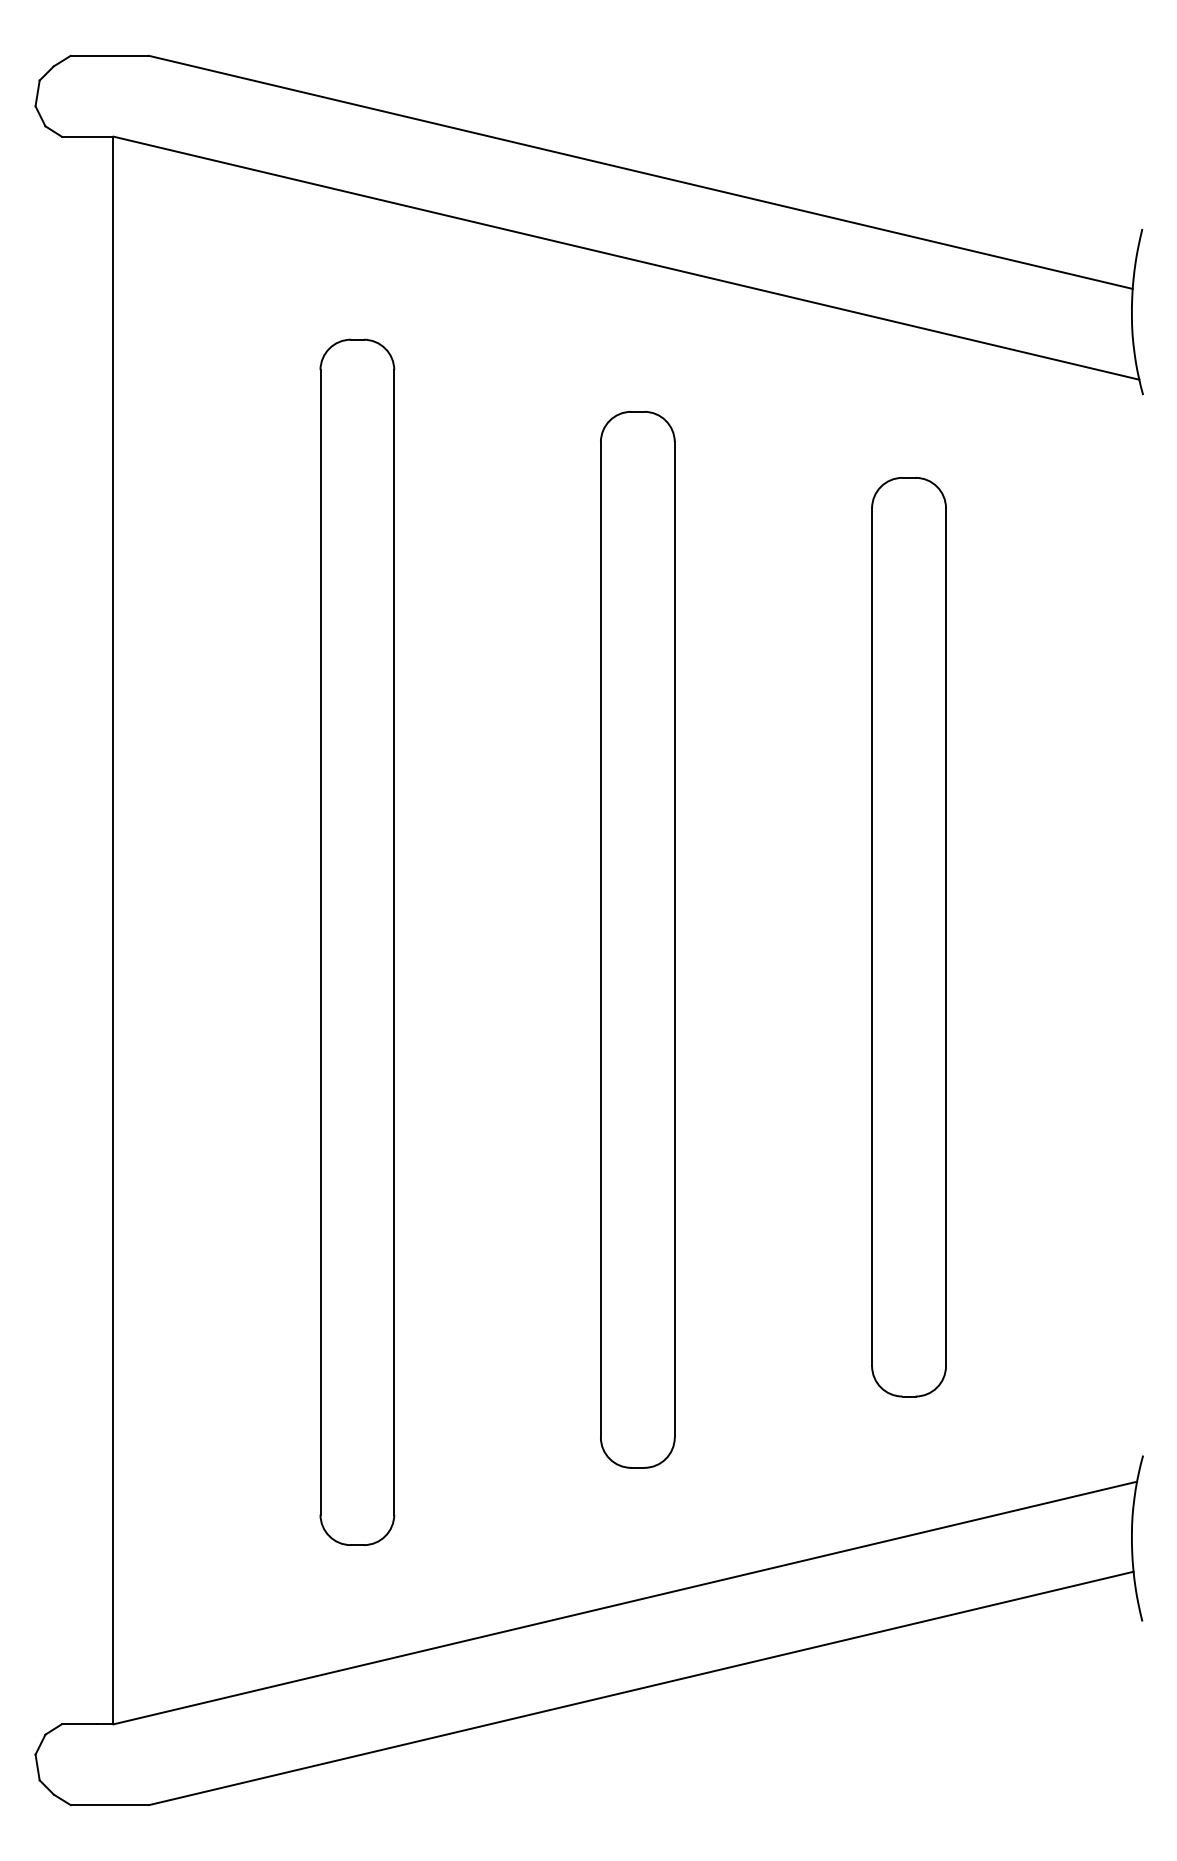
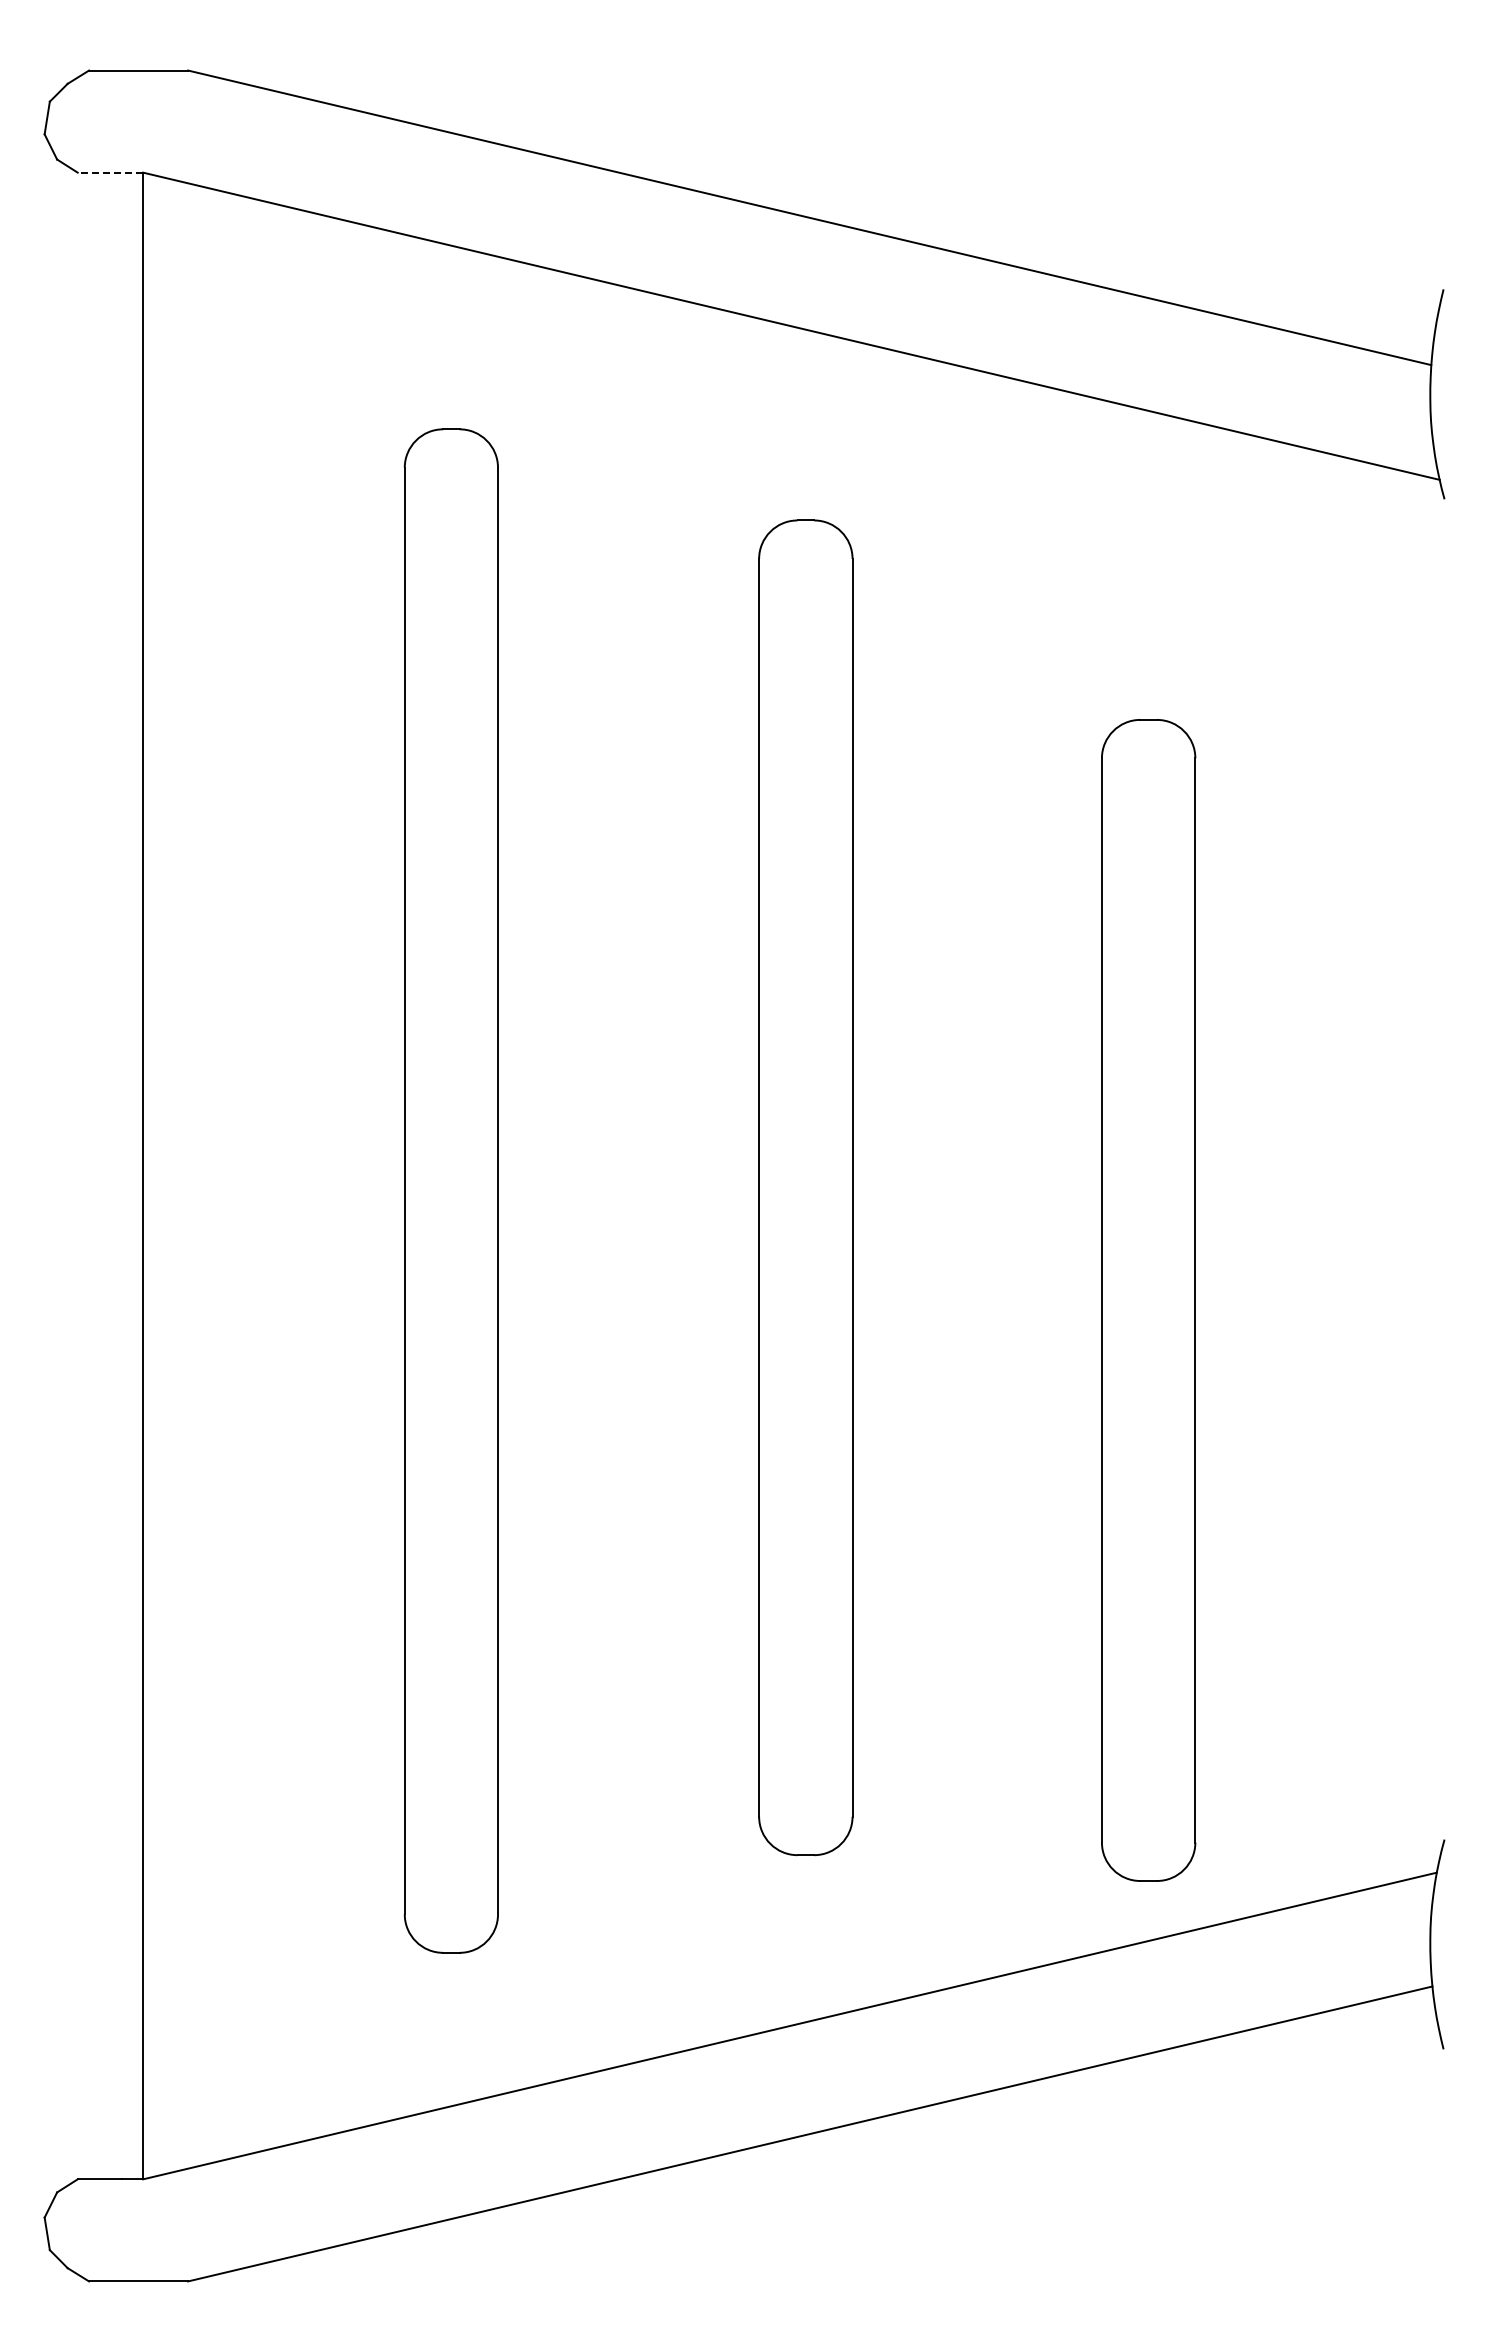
line: (87, 136) -> (110, 172), solid -> dashed
part: (908, 937) -> (1148, 1300), moved

